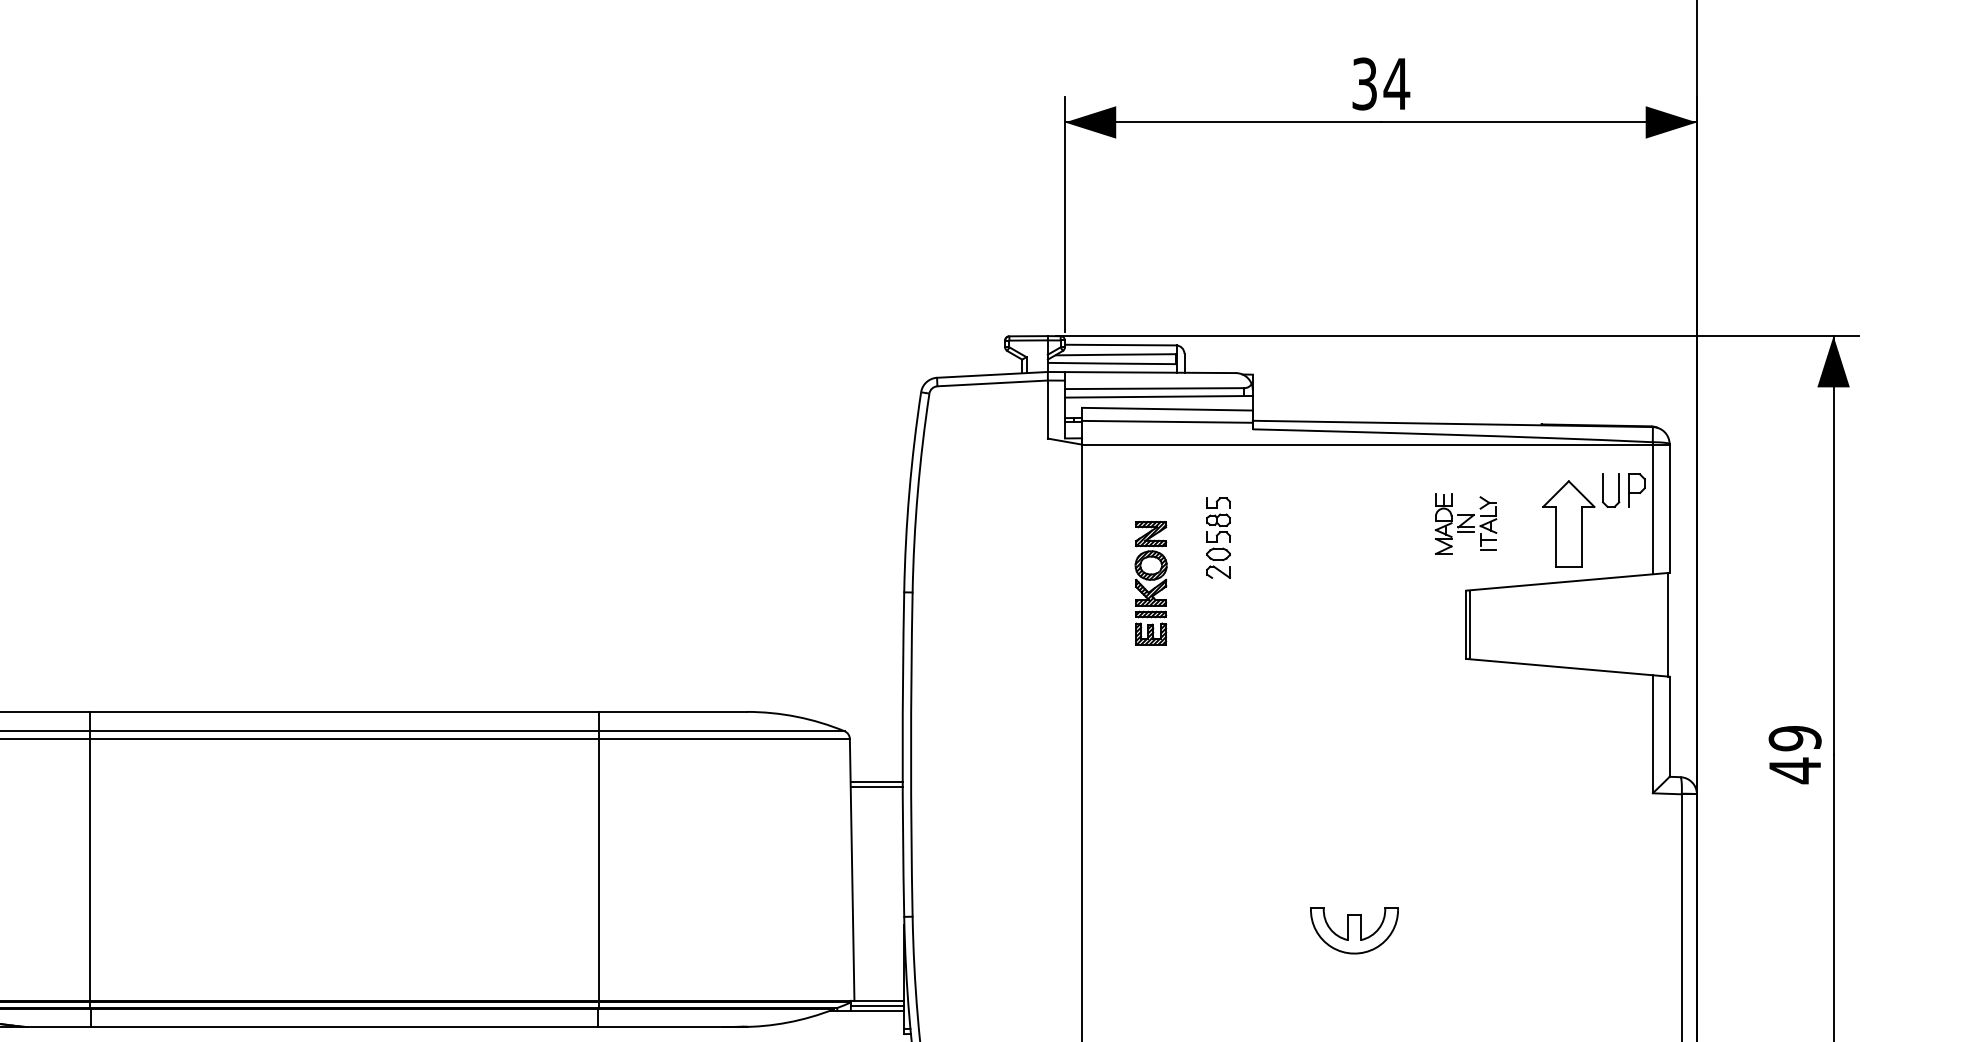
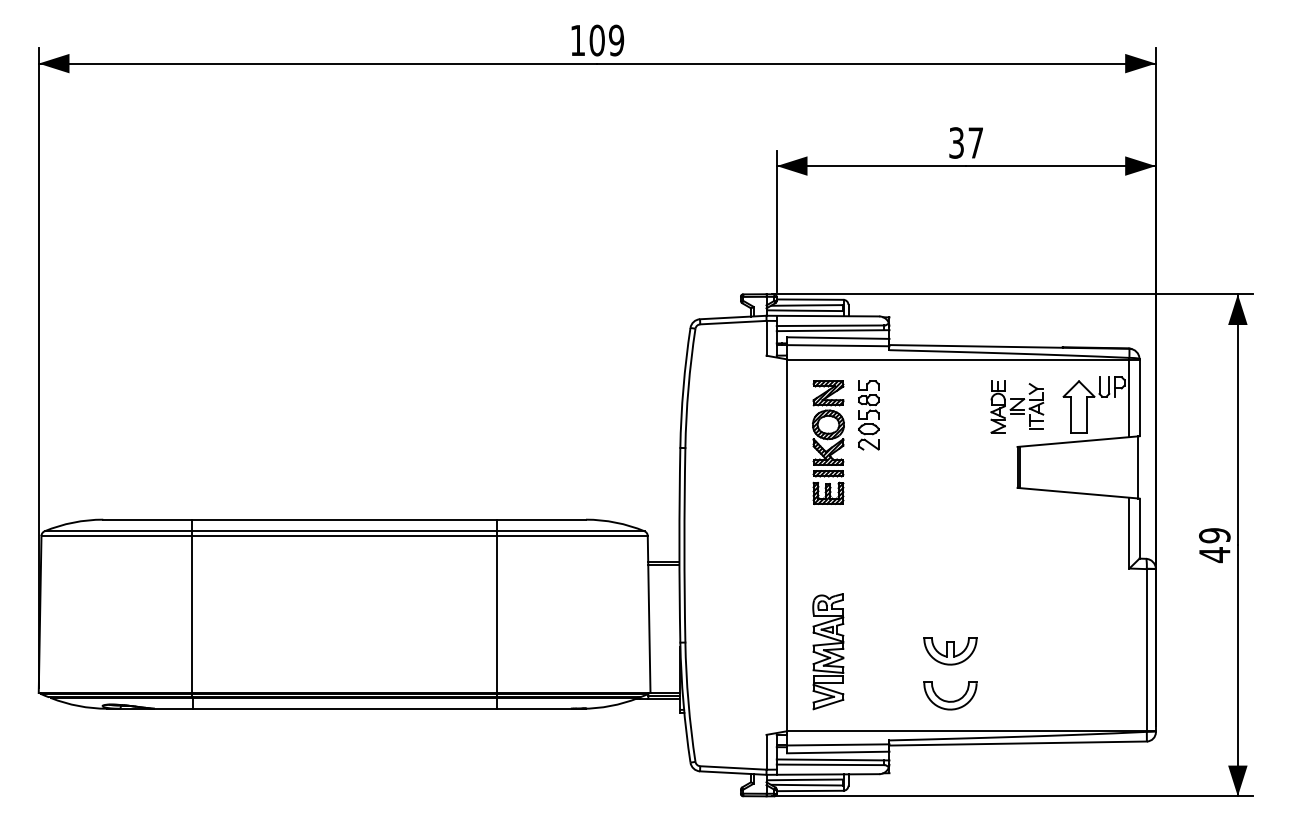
text: (1396, 83) -> (975, 142), 34 -> 37
part: (1466, 523) -> (1017, 406), size x1.43
part: (1217, 538) -> (868, 415), size x1.43
part: (1151, 583) -> (828, 442), size x1.67
part: (1151, 931) -> (828, 651), added
part: (1354, 1004) -> (950, 695), added

